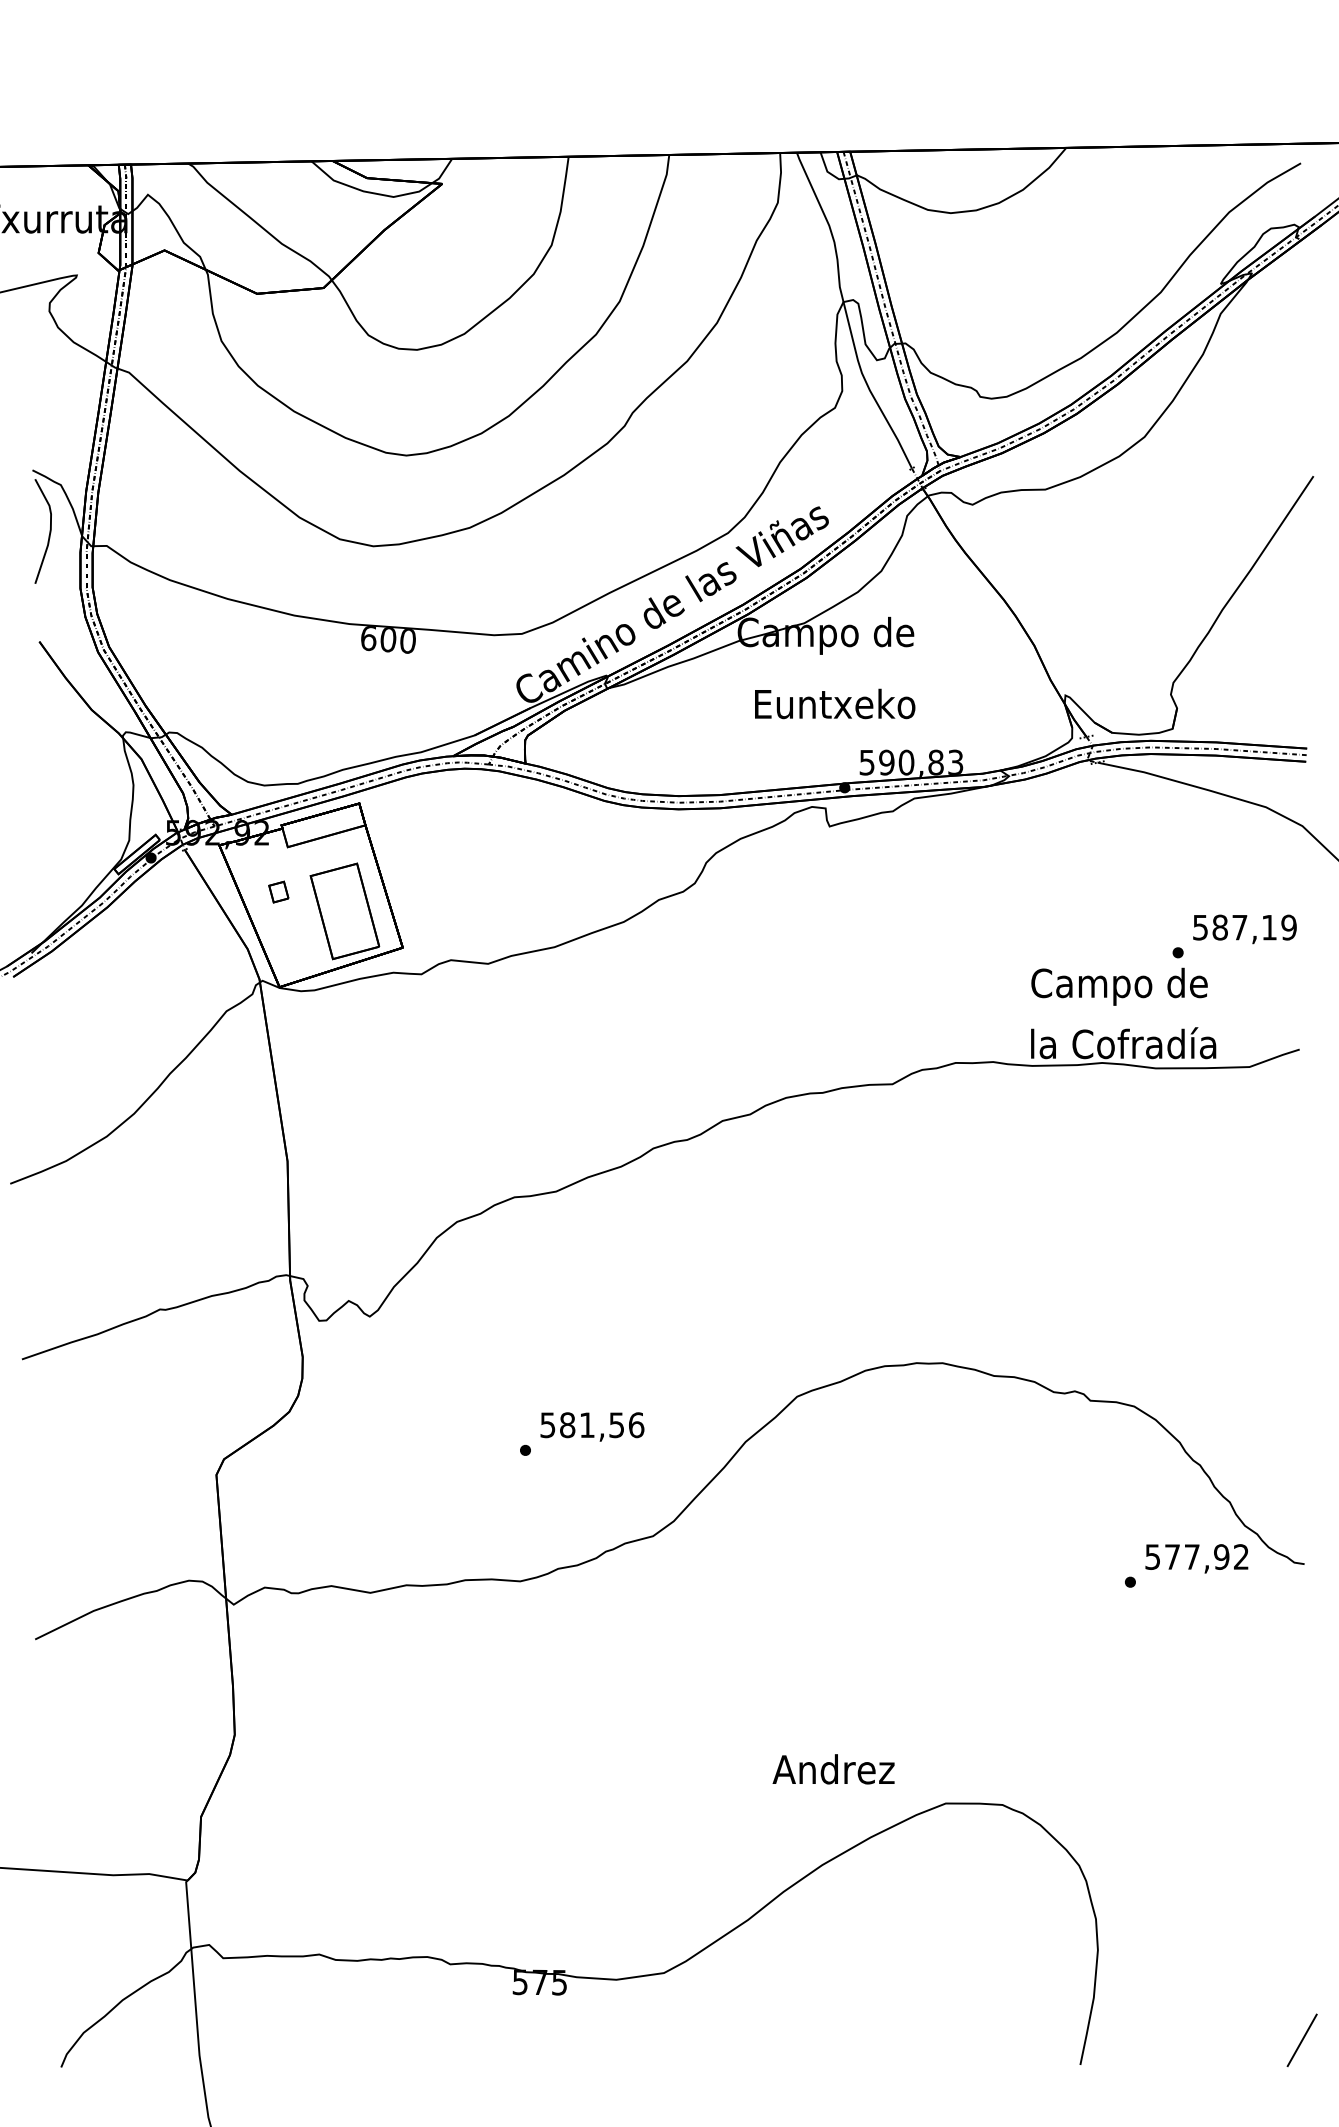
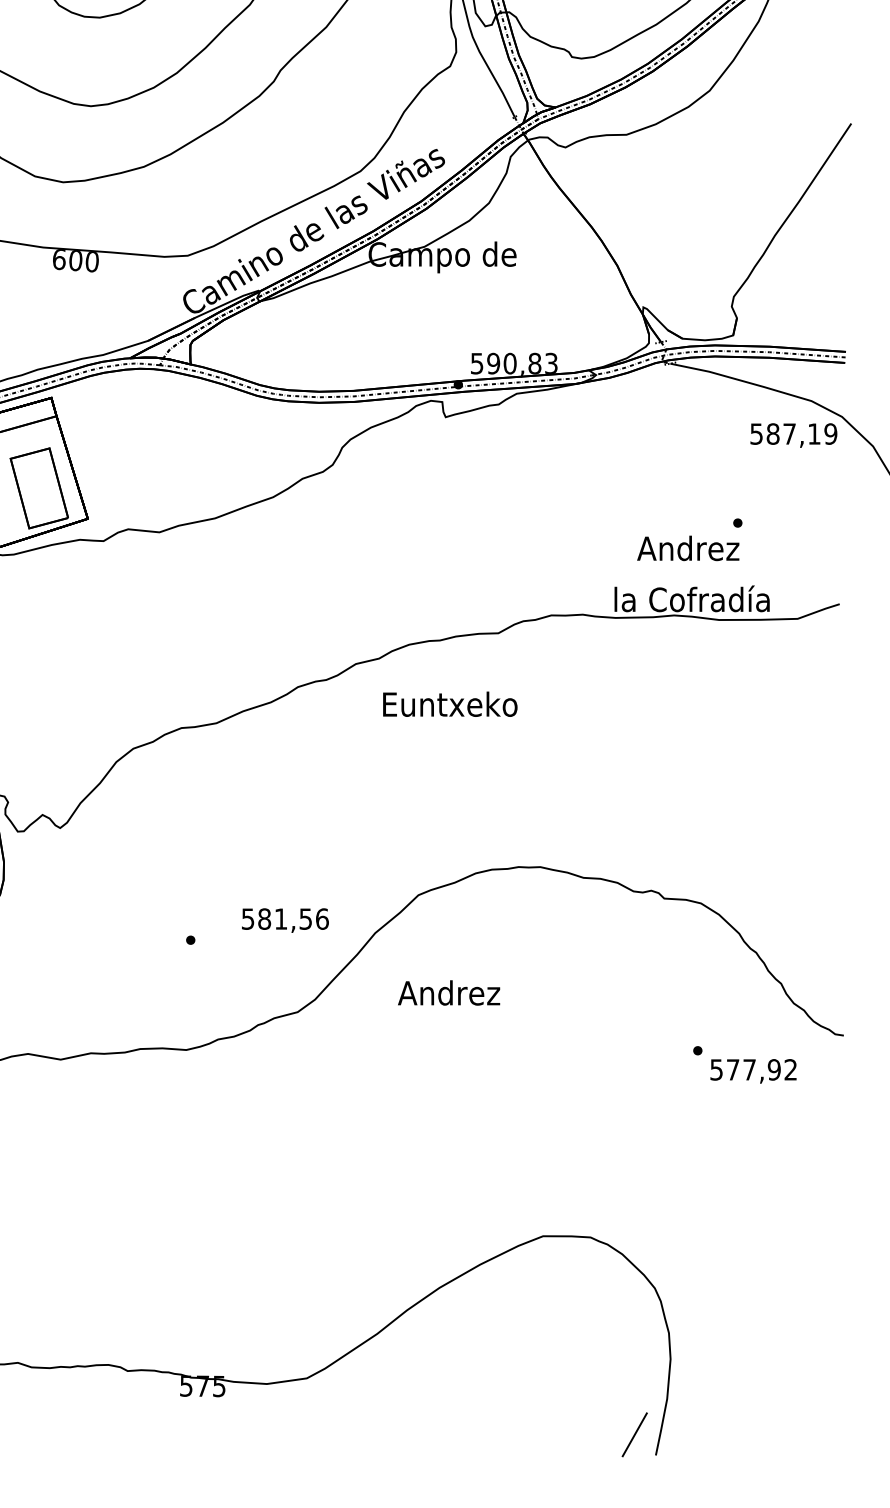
text: (835, 703) -> (450, 703), moved
text: (1244, 929) -> (793, 435), moved
text: (1119, 986) -> (688, 551), Campo de -> Andrez
text: (592, 1426) -> (285, 920), moved
text: (1196, 1558) -> (753, 1071), moved
text: (833, 1769) -> (448, 993), moved
line: (1301, 2039) -> (634, 1434), moved

